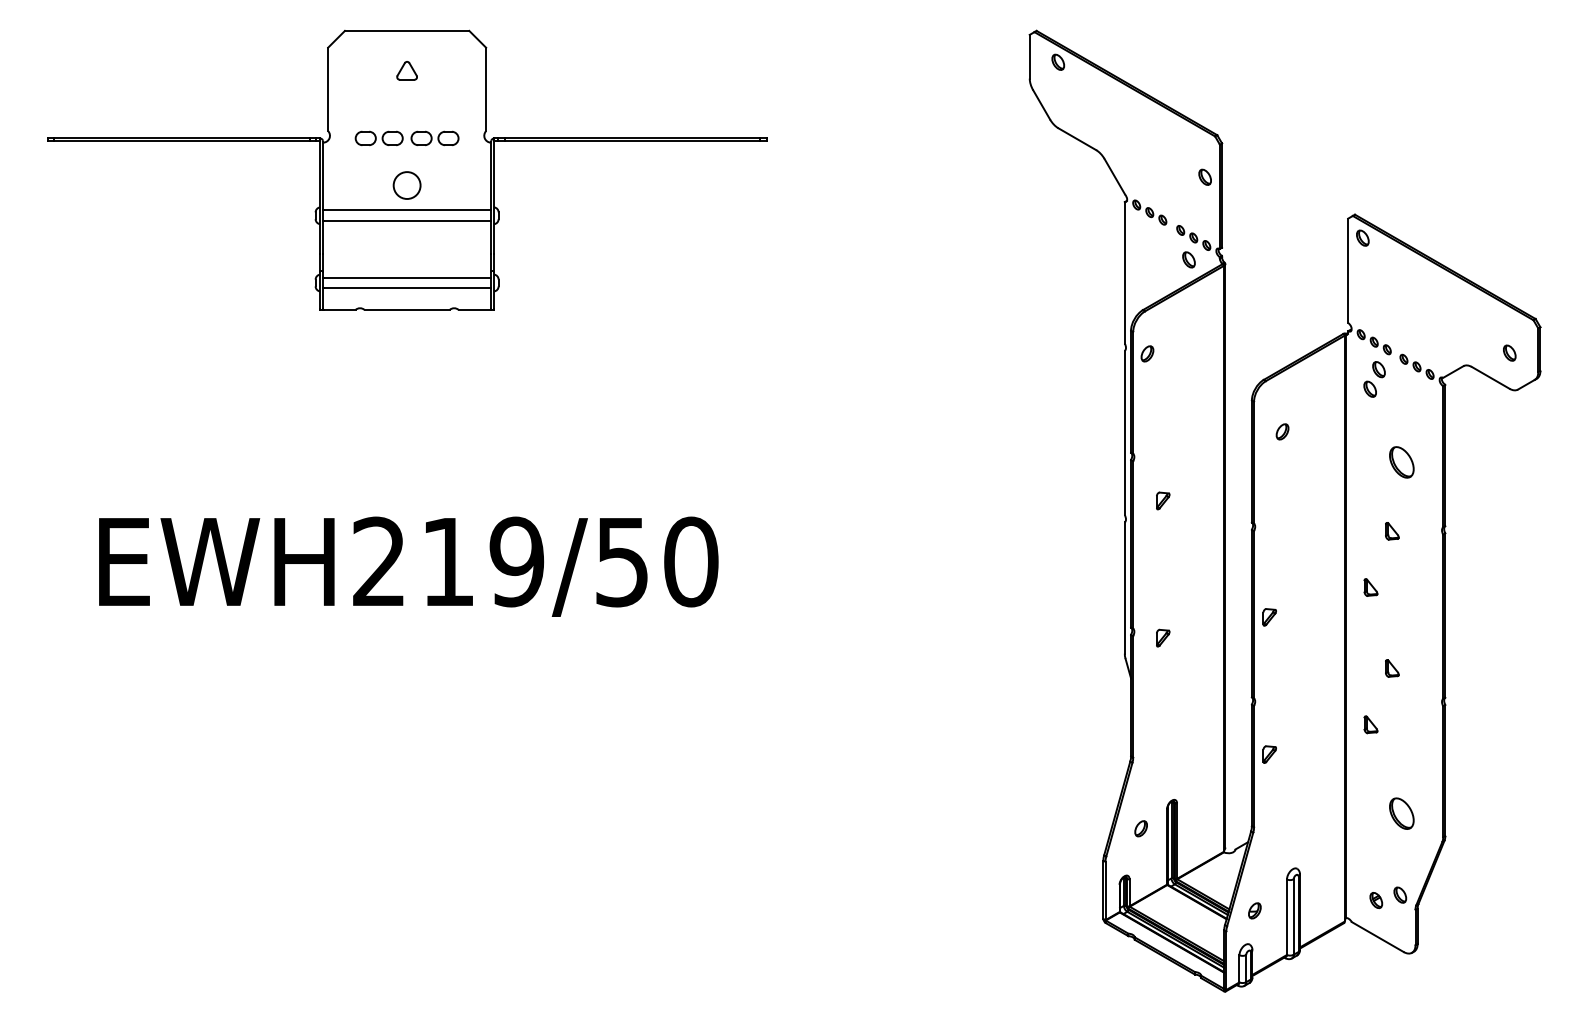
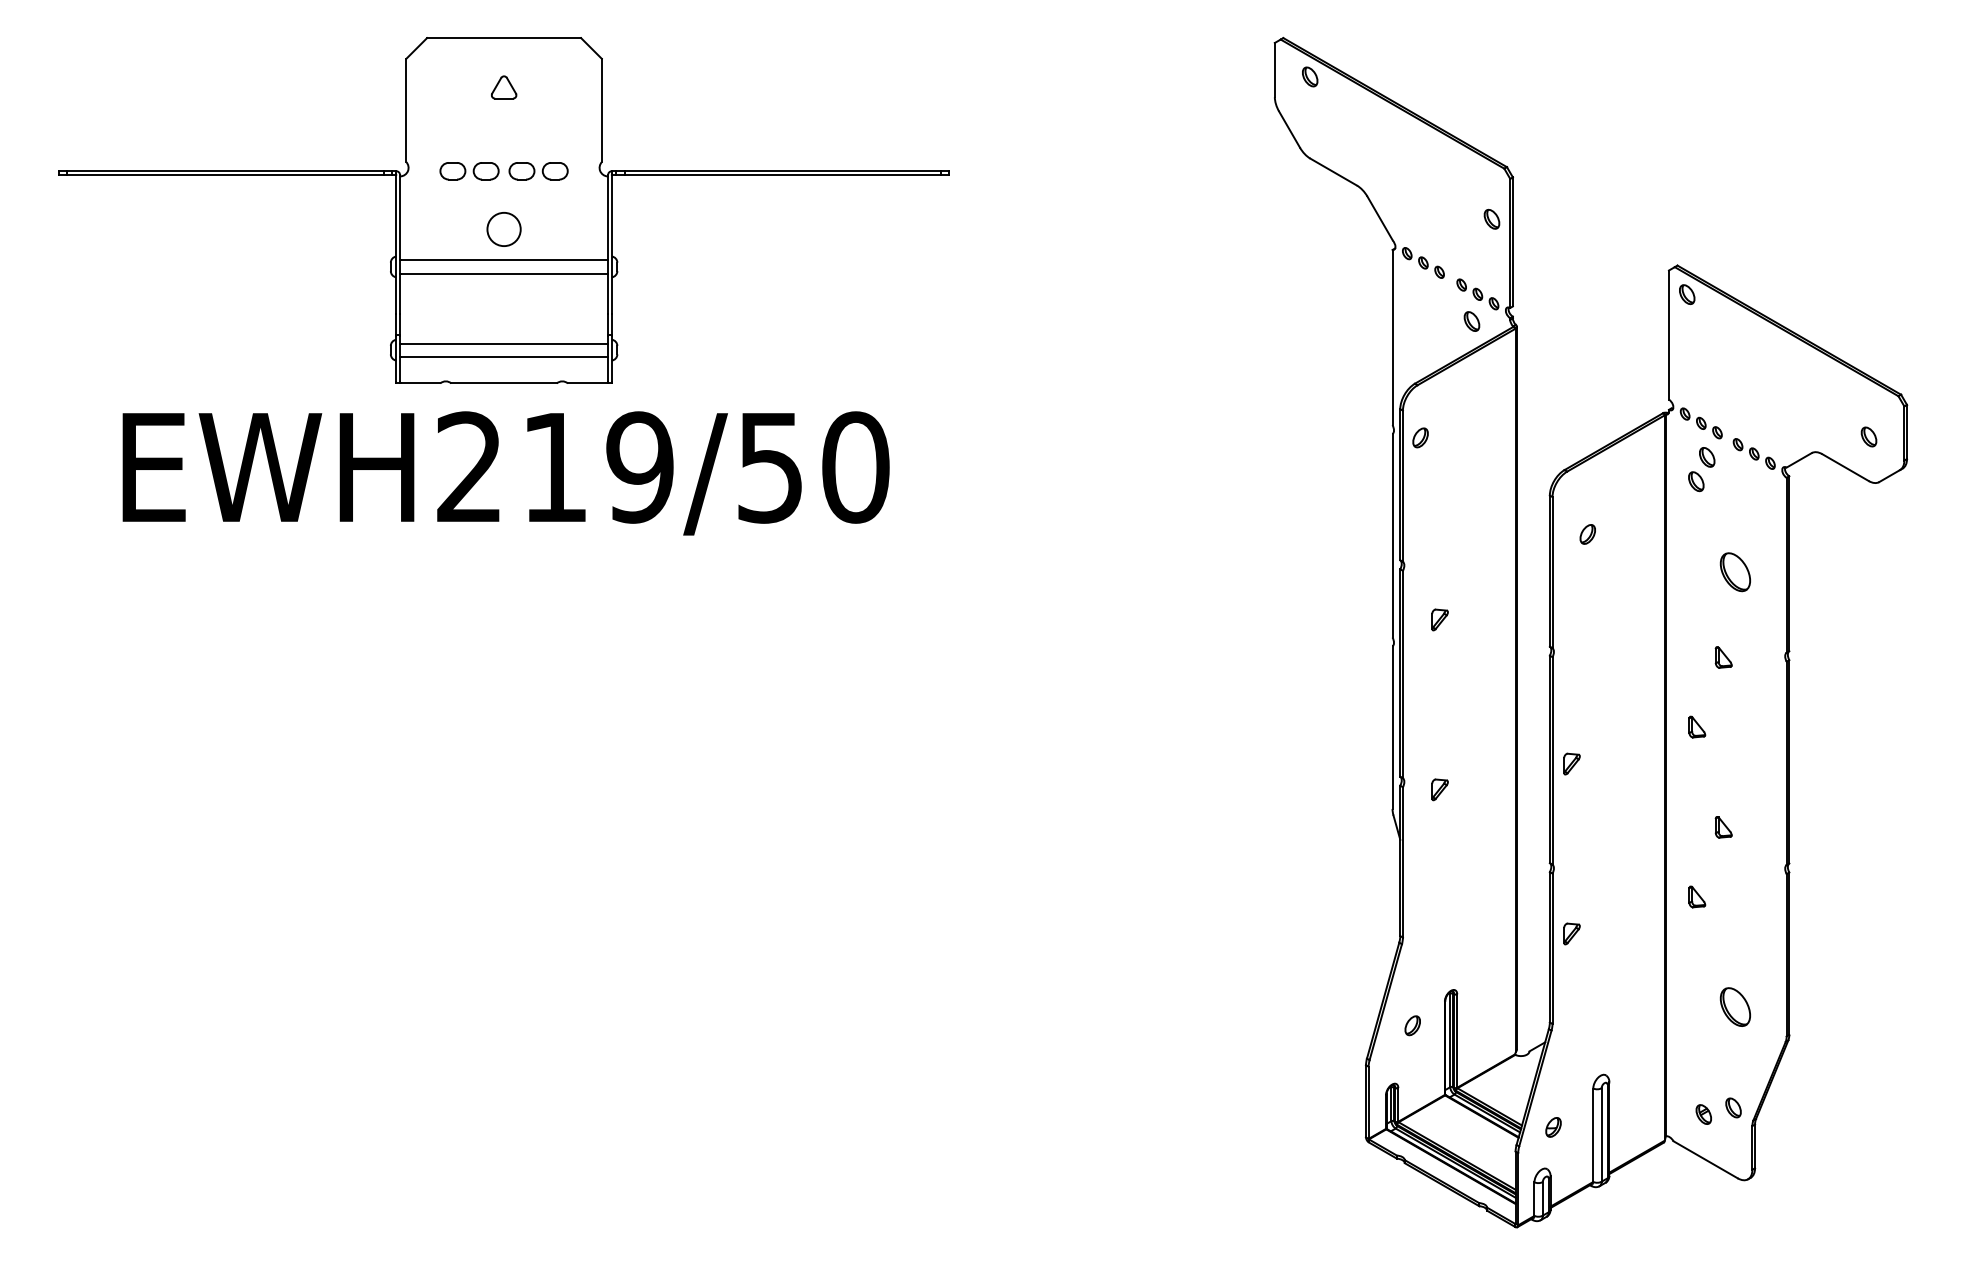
text: (408, 566) -> (505, 473), moved

